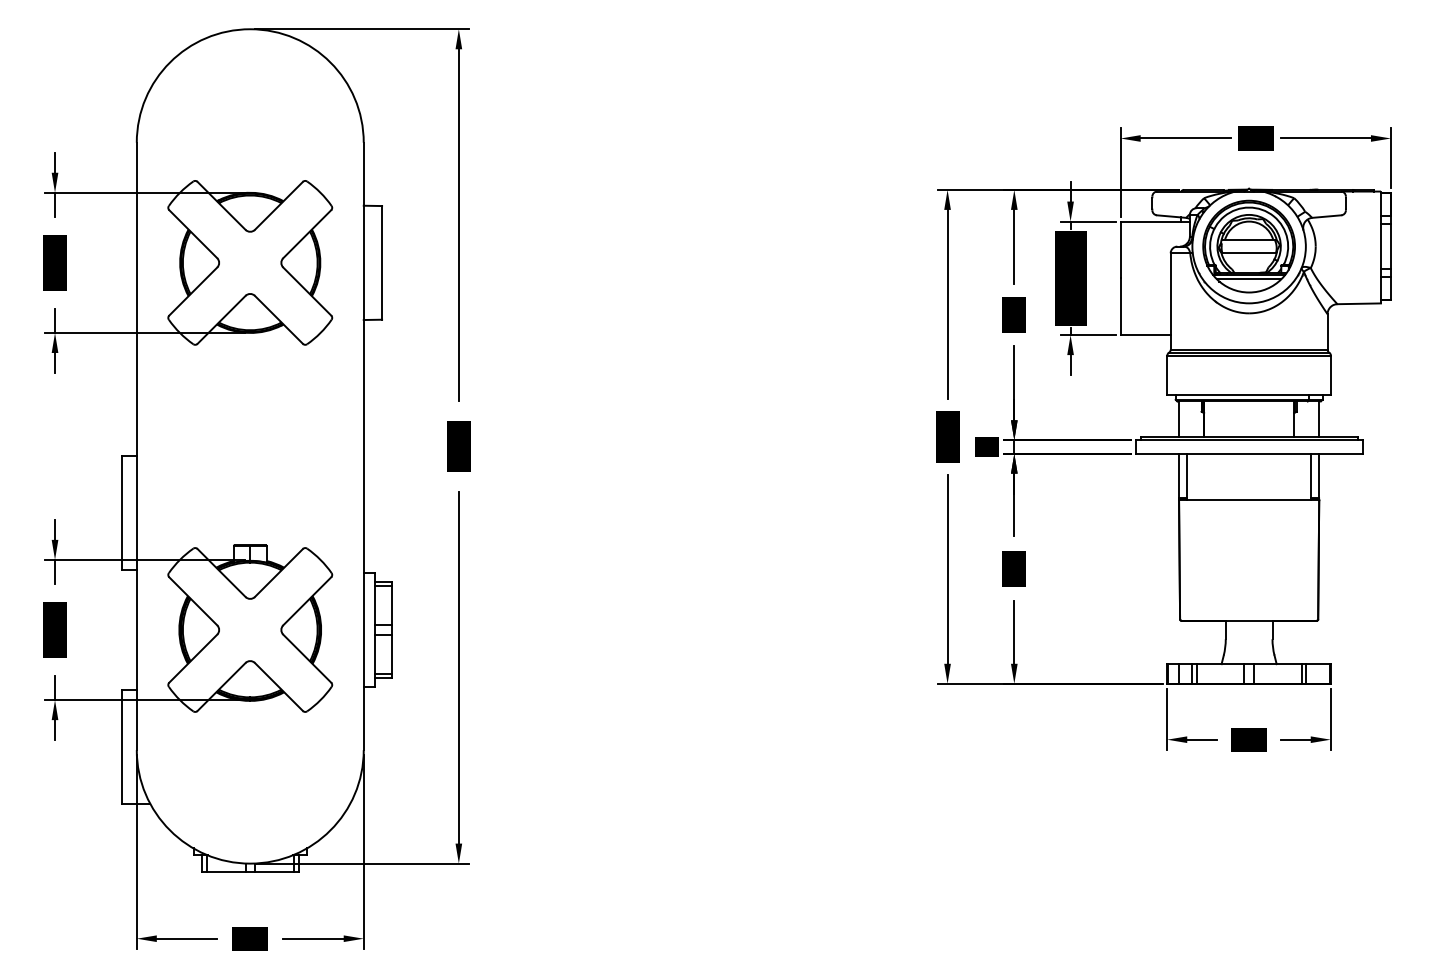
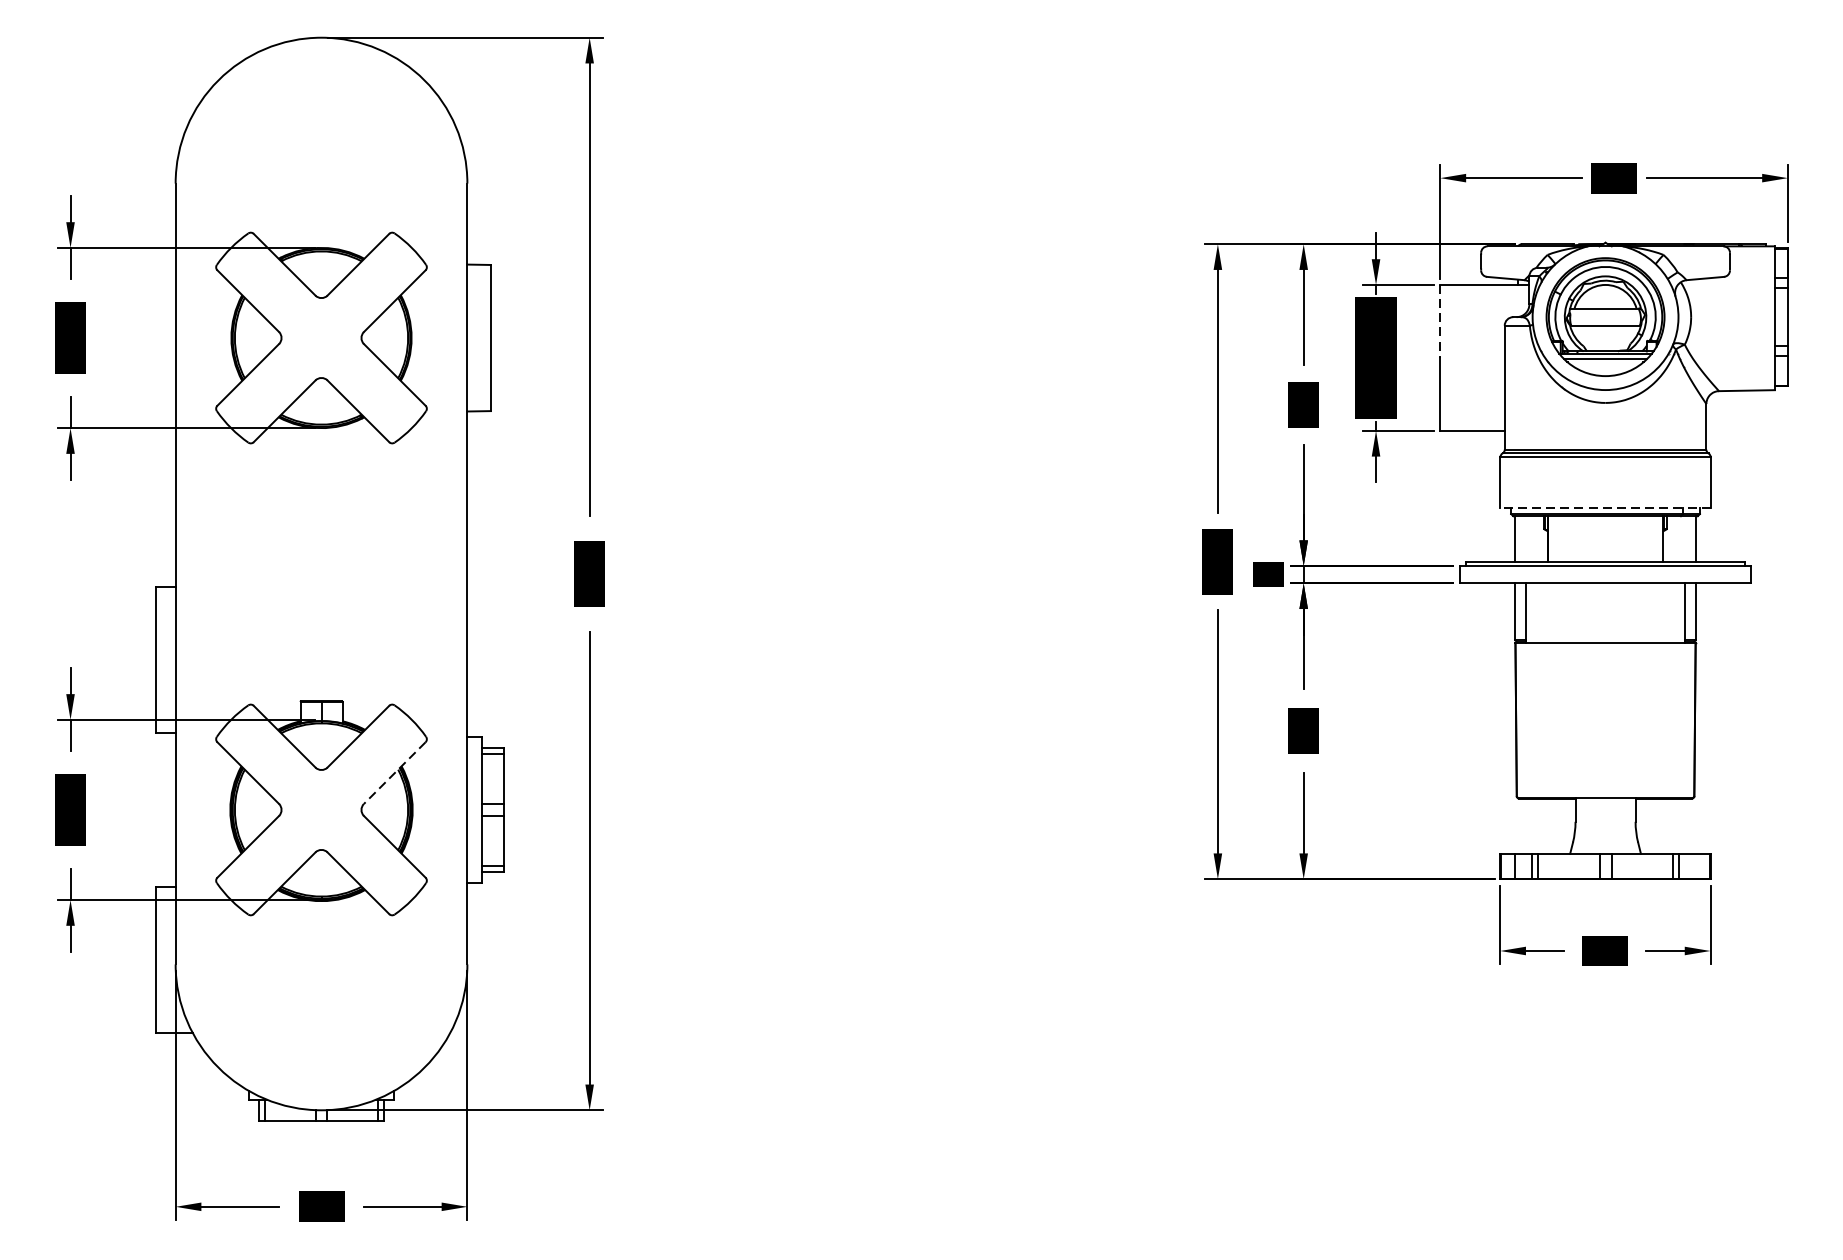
line: (1120, 250) -> (1440, 322), solid -> dashed
line: (1249, 394) -> (1606, 507), solid -> dashed
line: (307, 601) -> (395, 773), solid -> dashed

